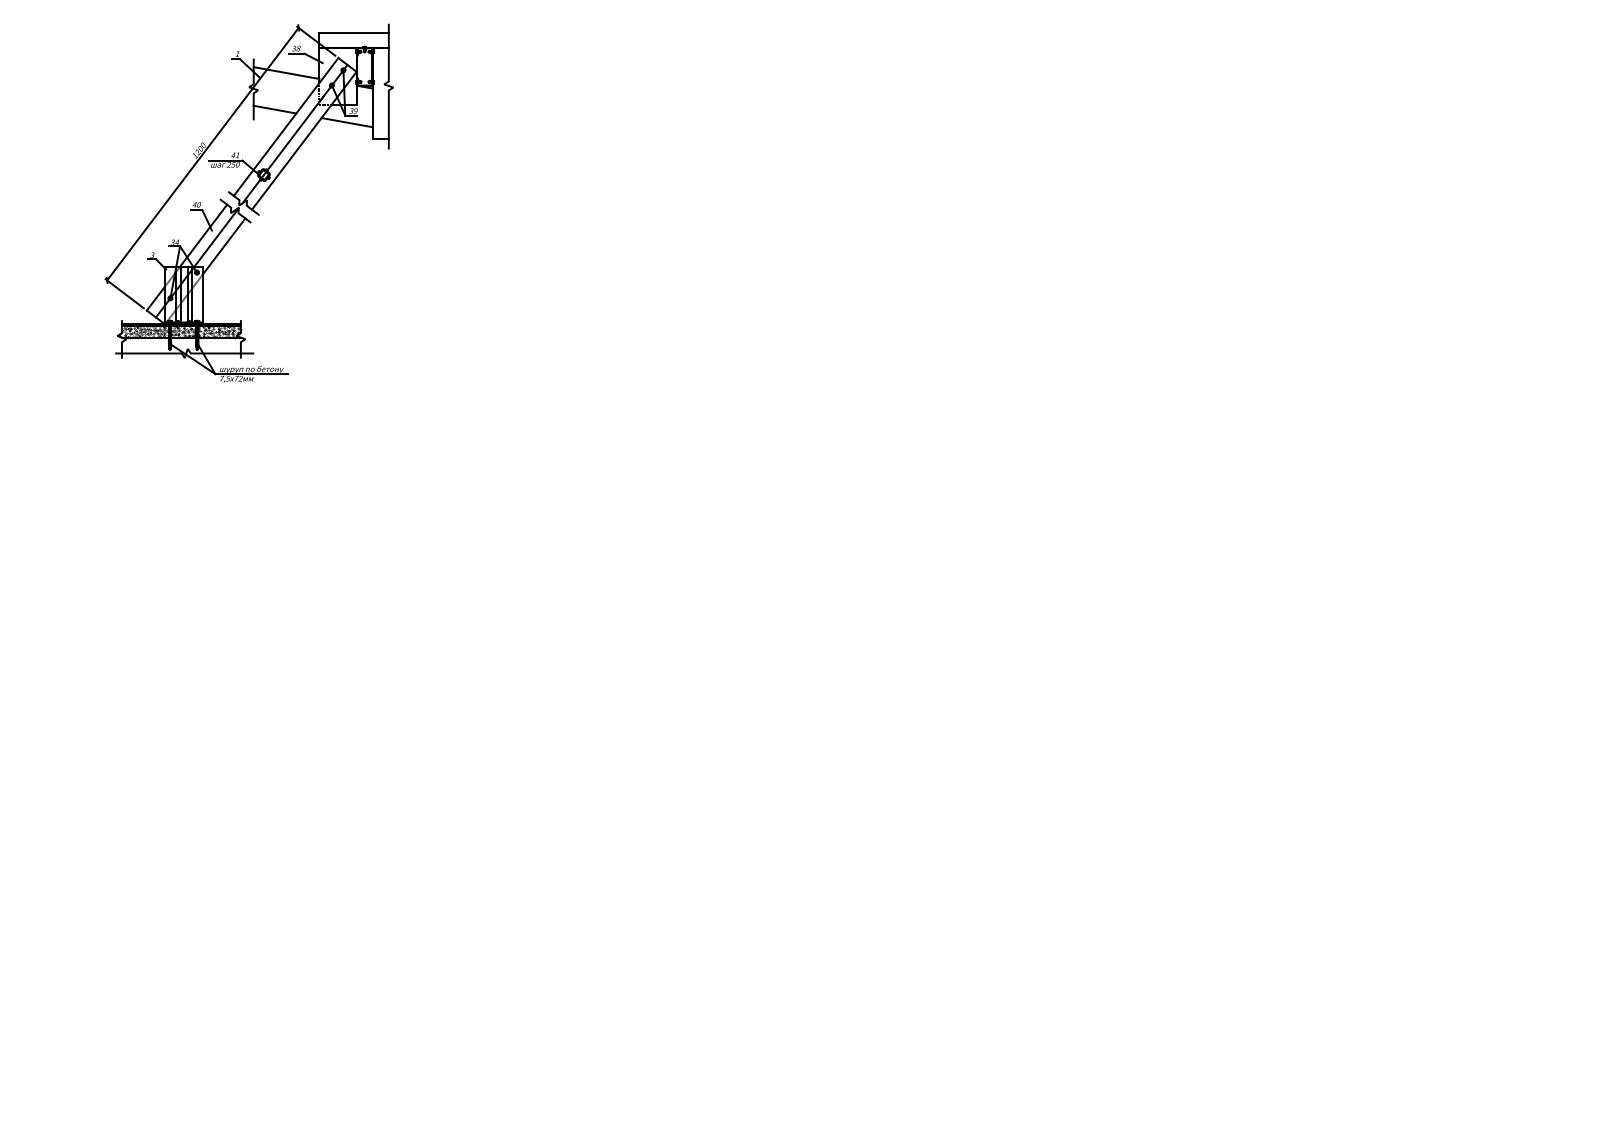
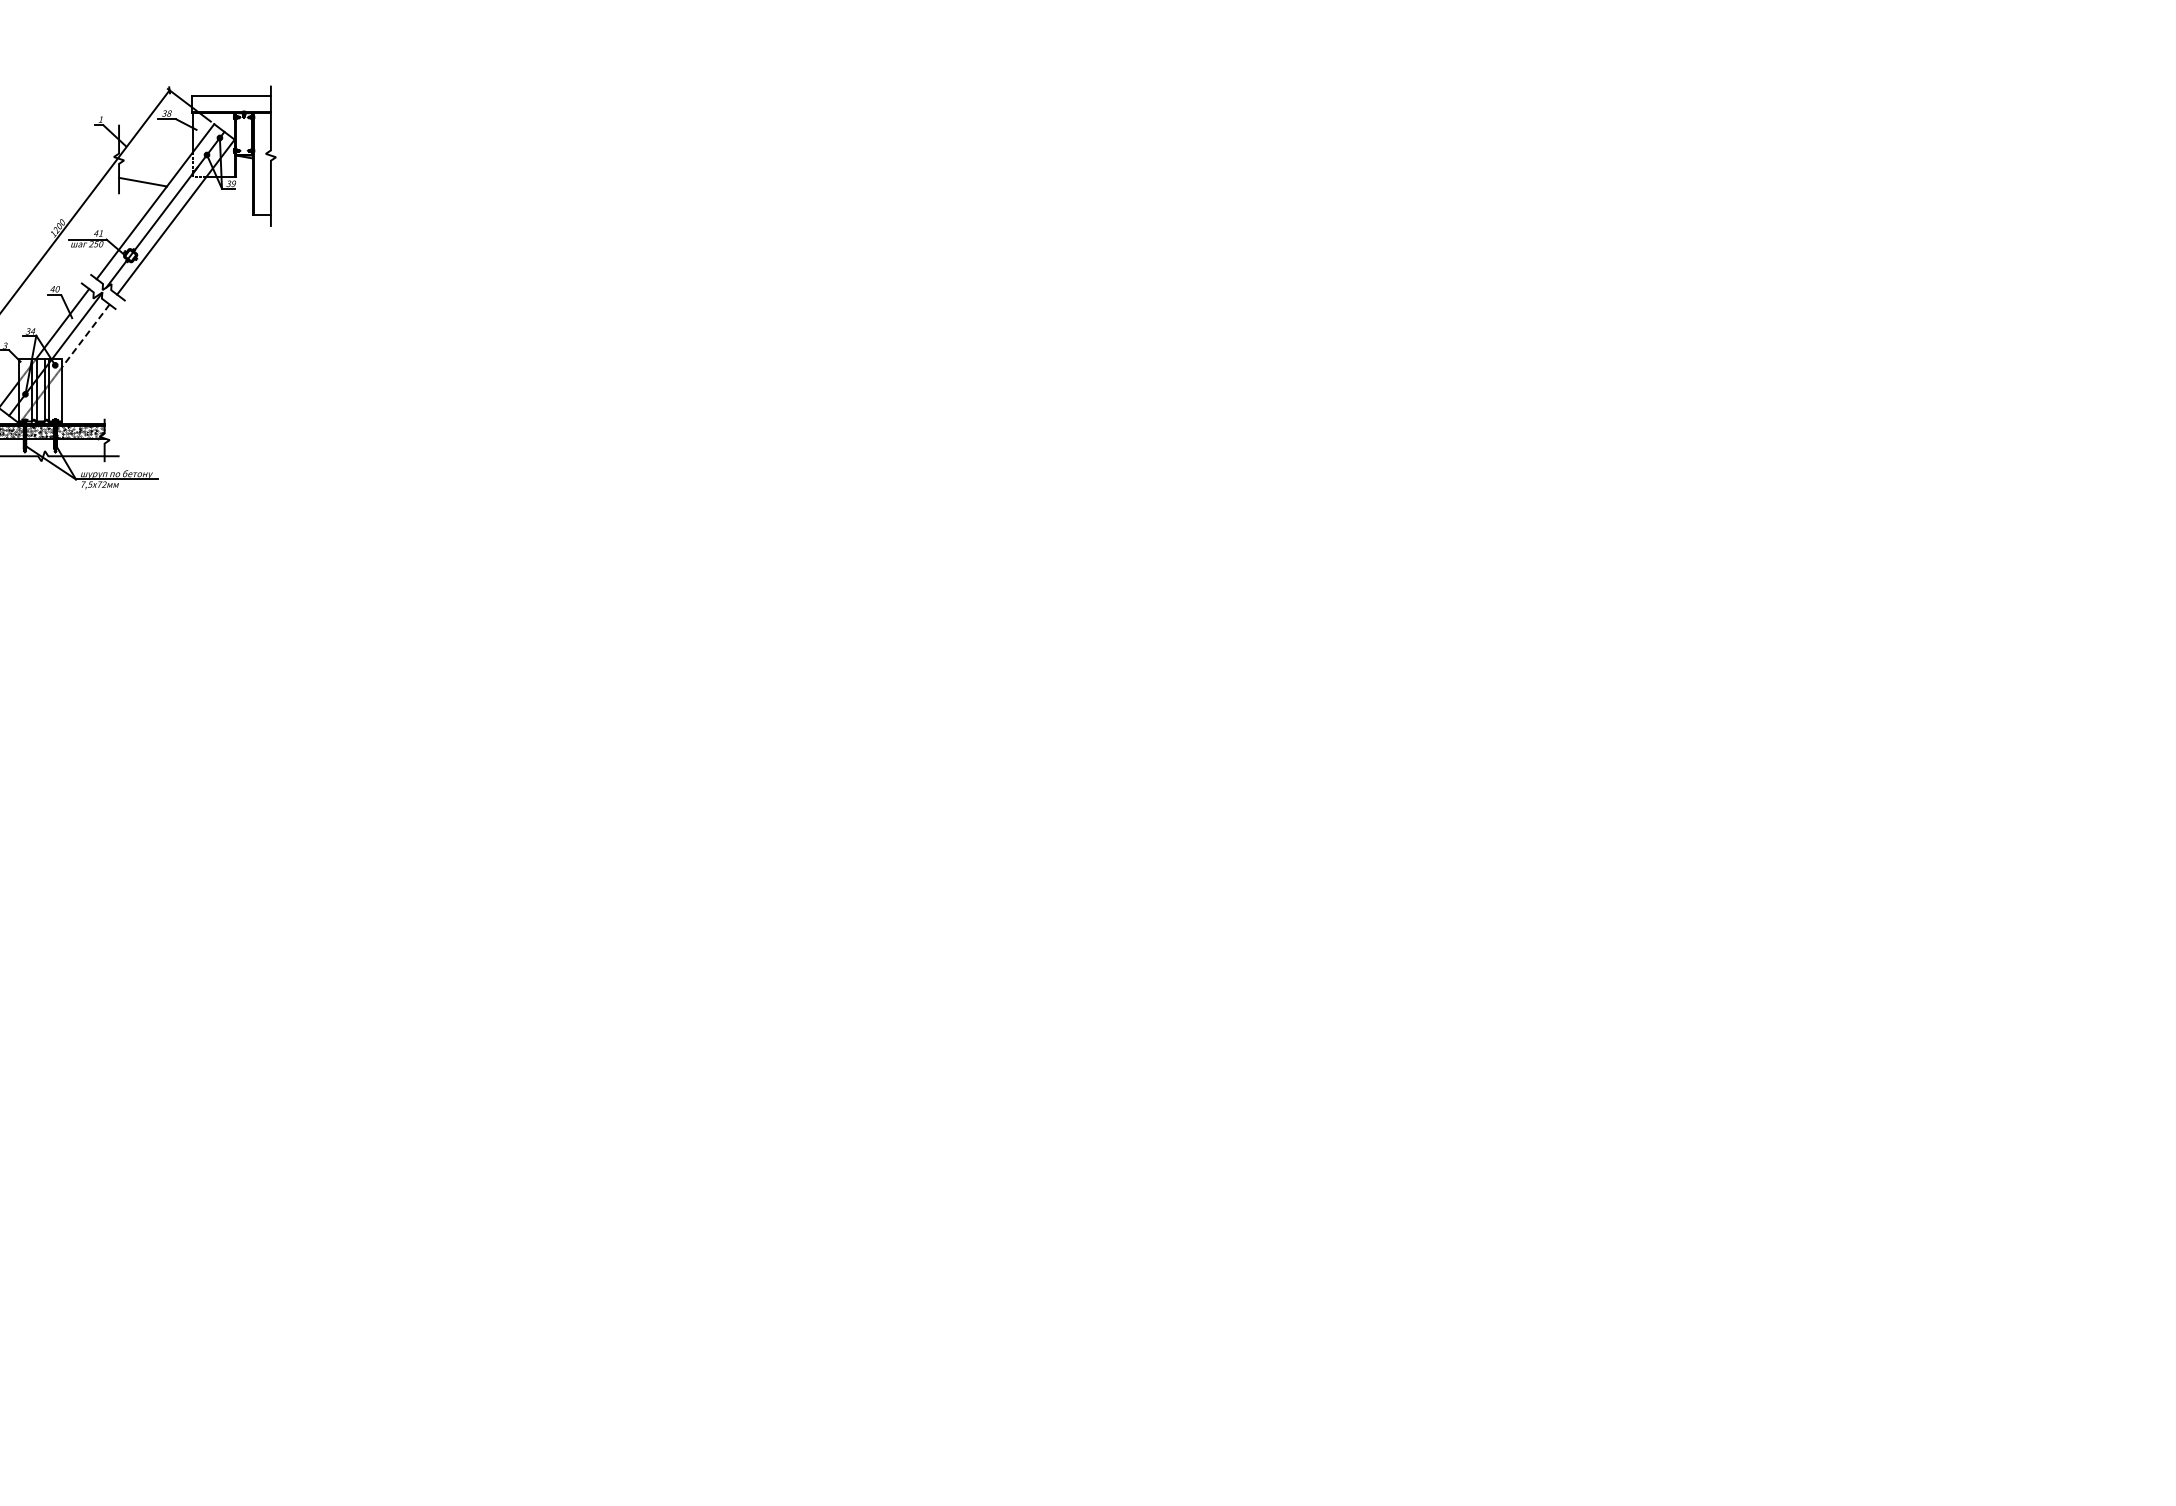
line: (286, 72) -> (155, 140), removed
line: (346, 122) -> (223, 196), removed
line: (223, 246) -> (85, 336), solid -> dashed

